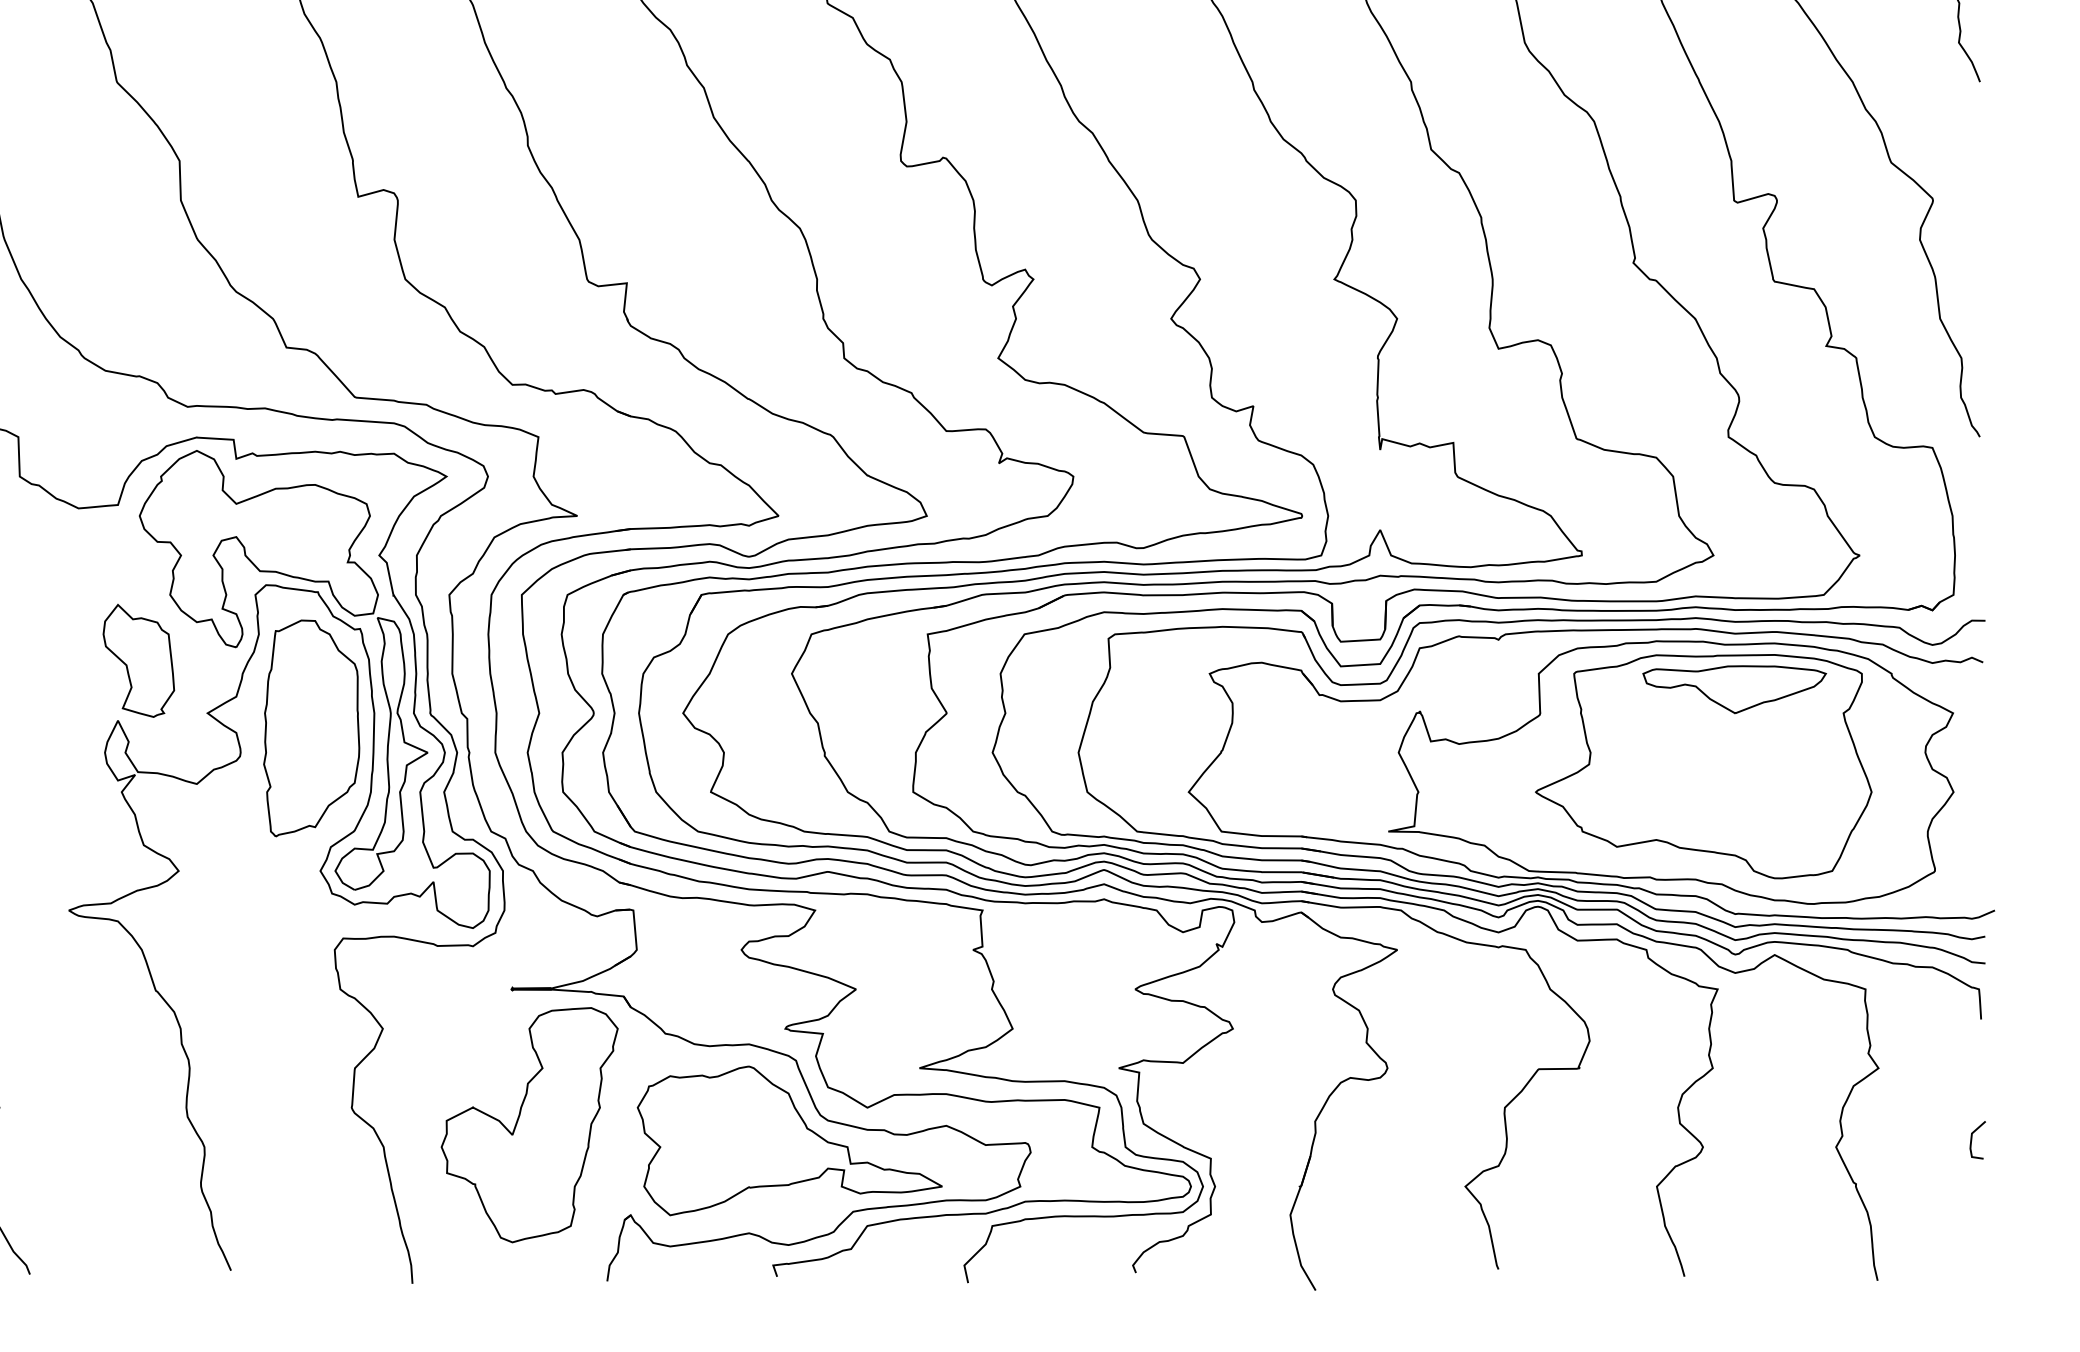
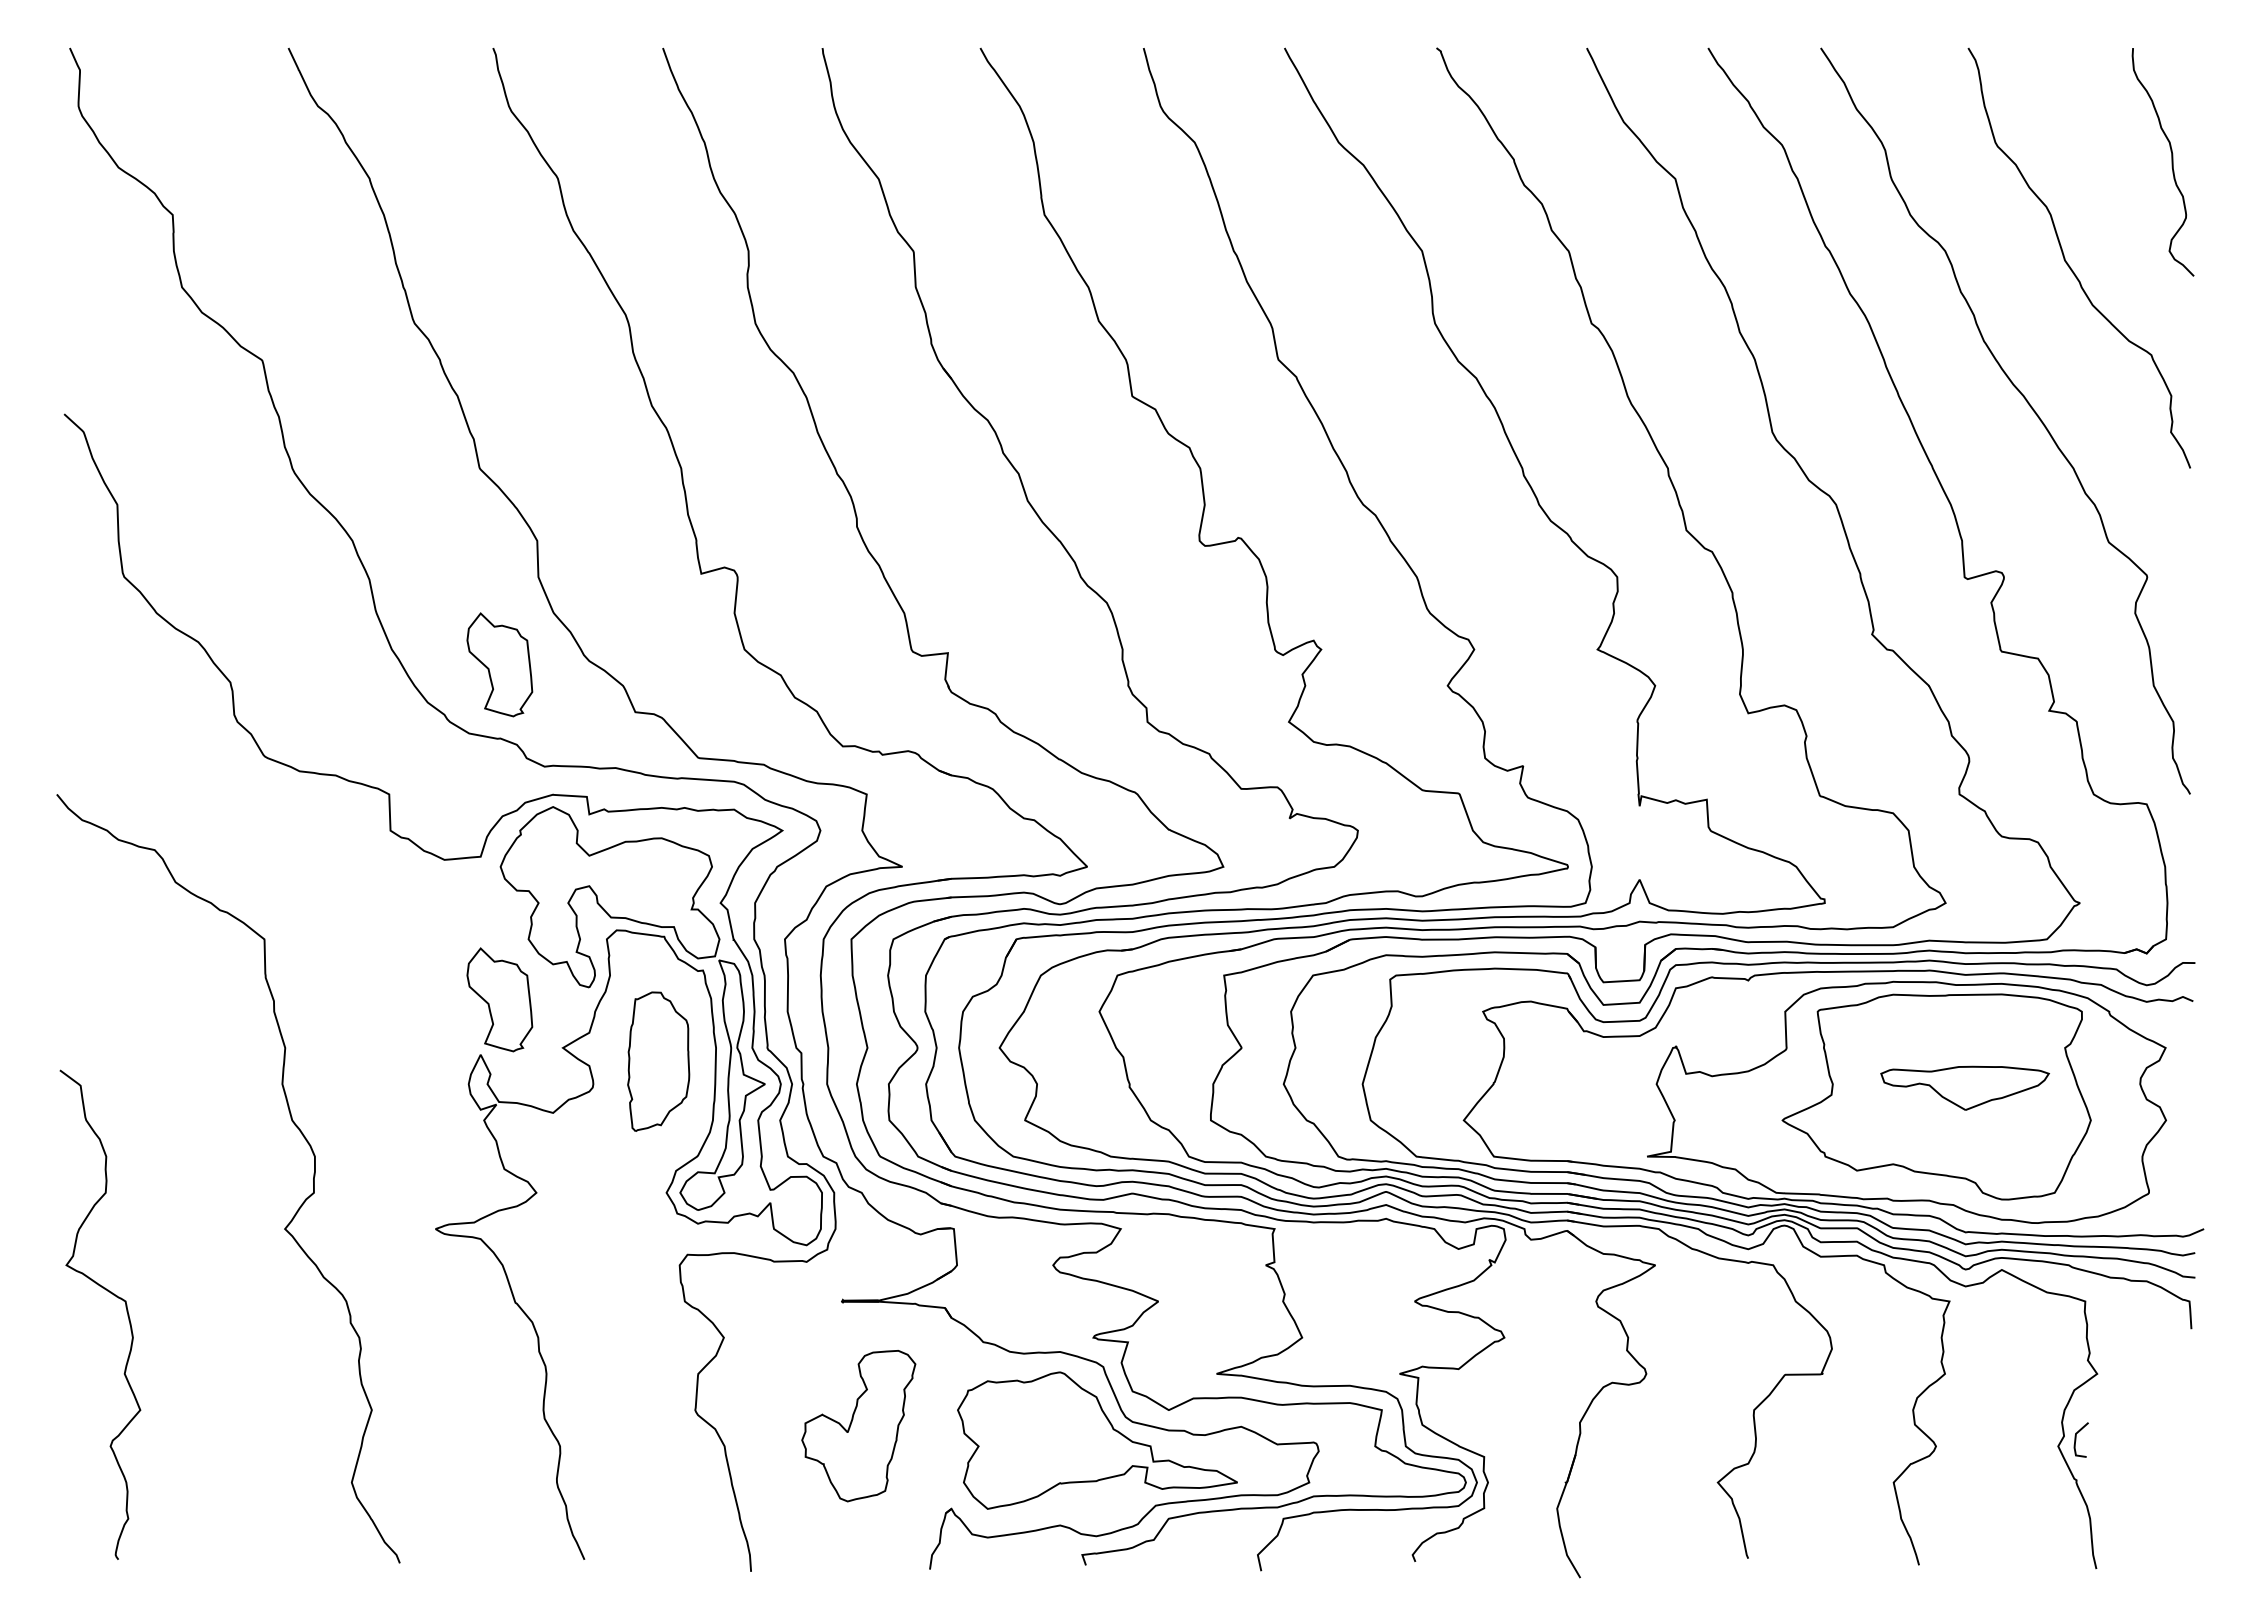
part: (138, 295) -> (499, 664), added
part: (1734, 688) -> (1964, 1087), moved
part: (311, 727) -> (658, 1061), size x0.7
part: (529, 1124) -> (858, 1425), size x0.7
curve: (1972, 1139) -> (2076, 1439), moved

